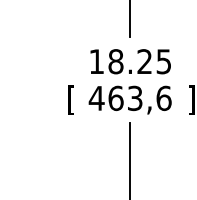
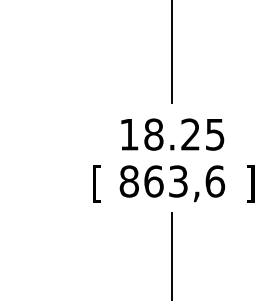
text: (96, 98) -> (129, 181), 463,6 -> 863,6

